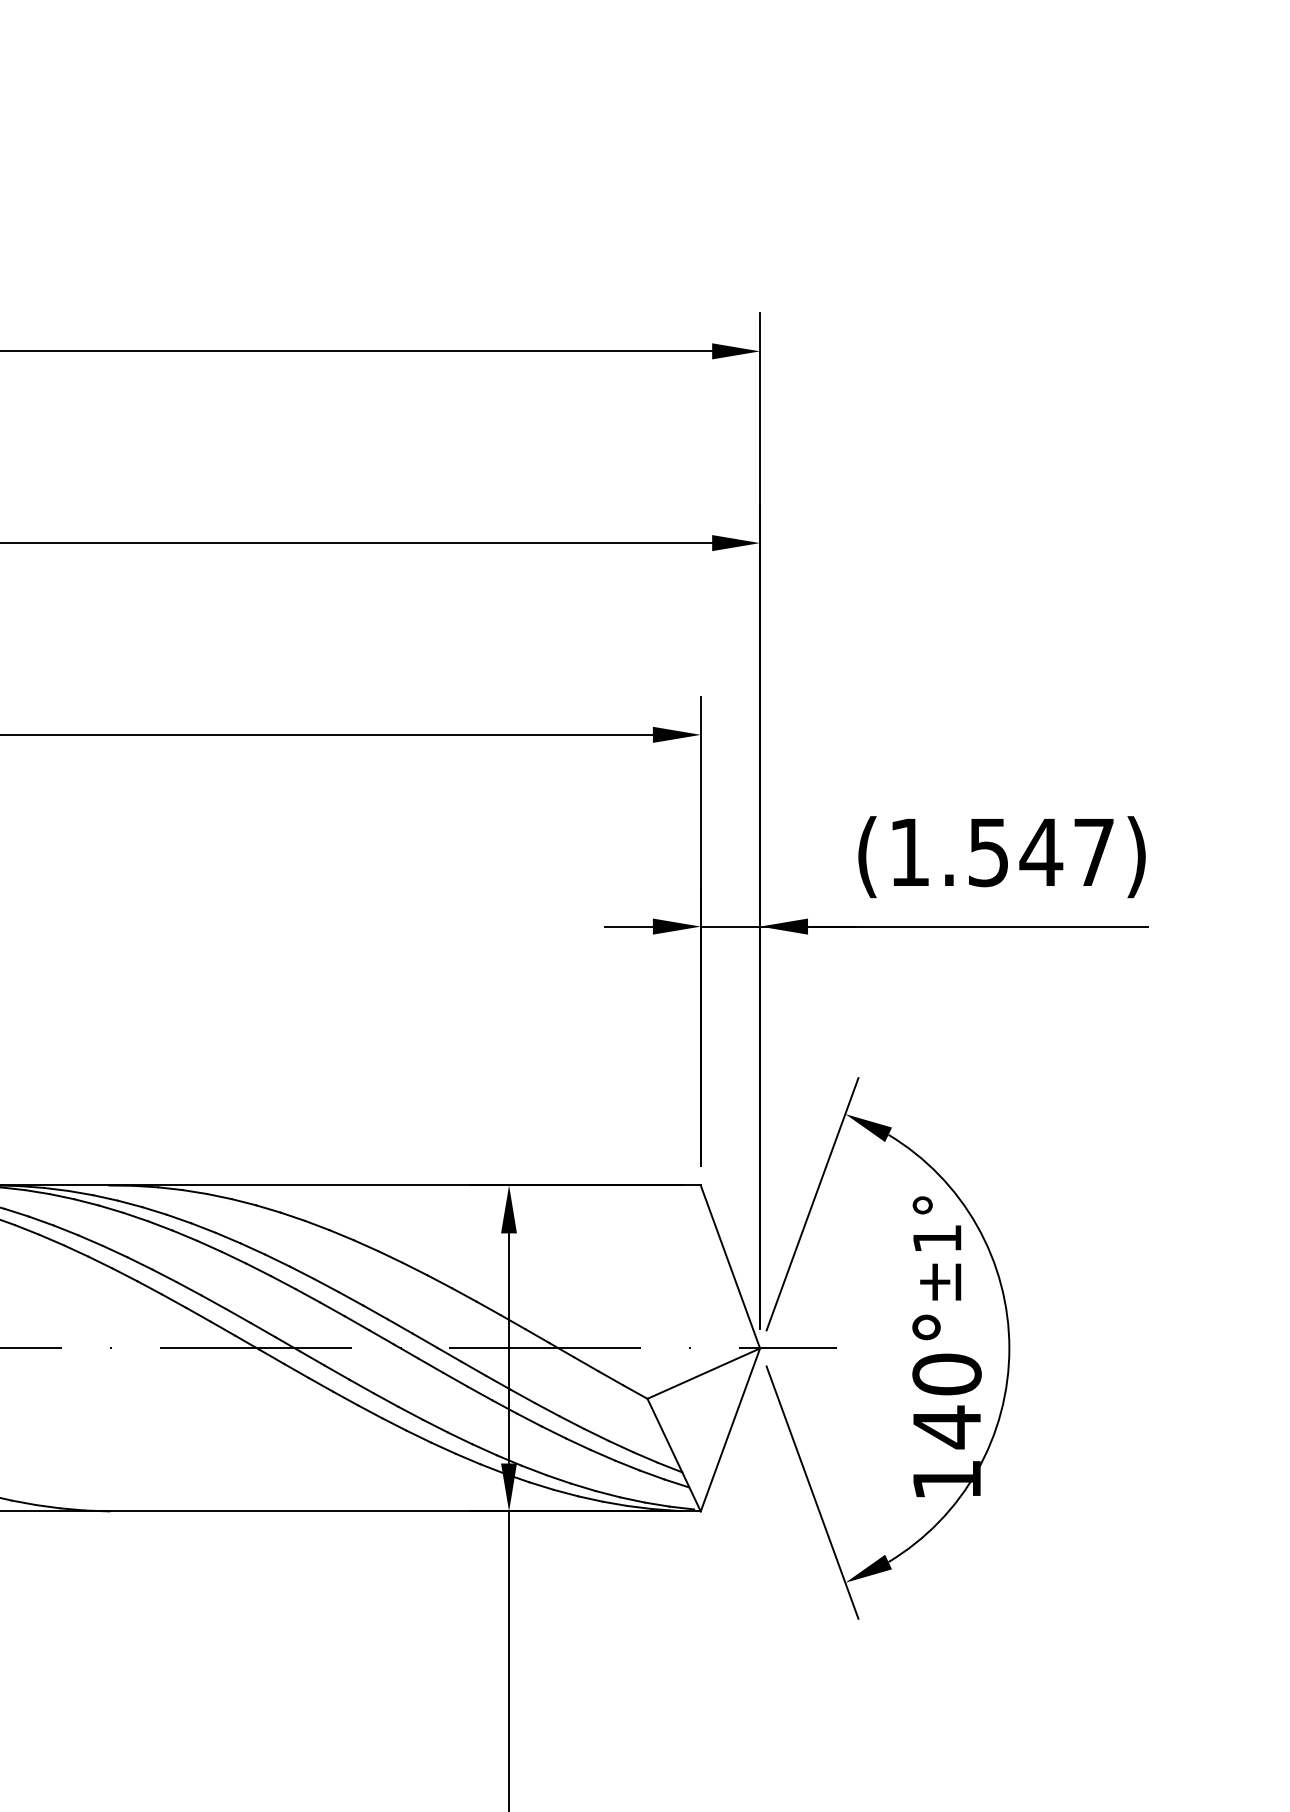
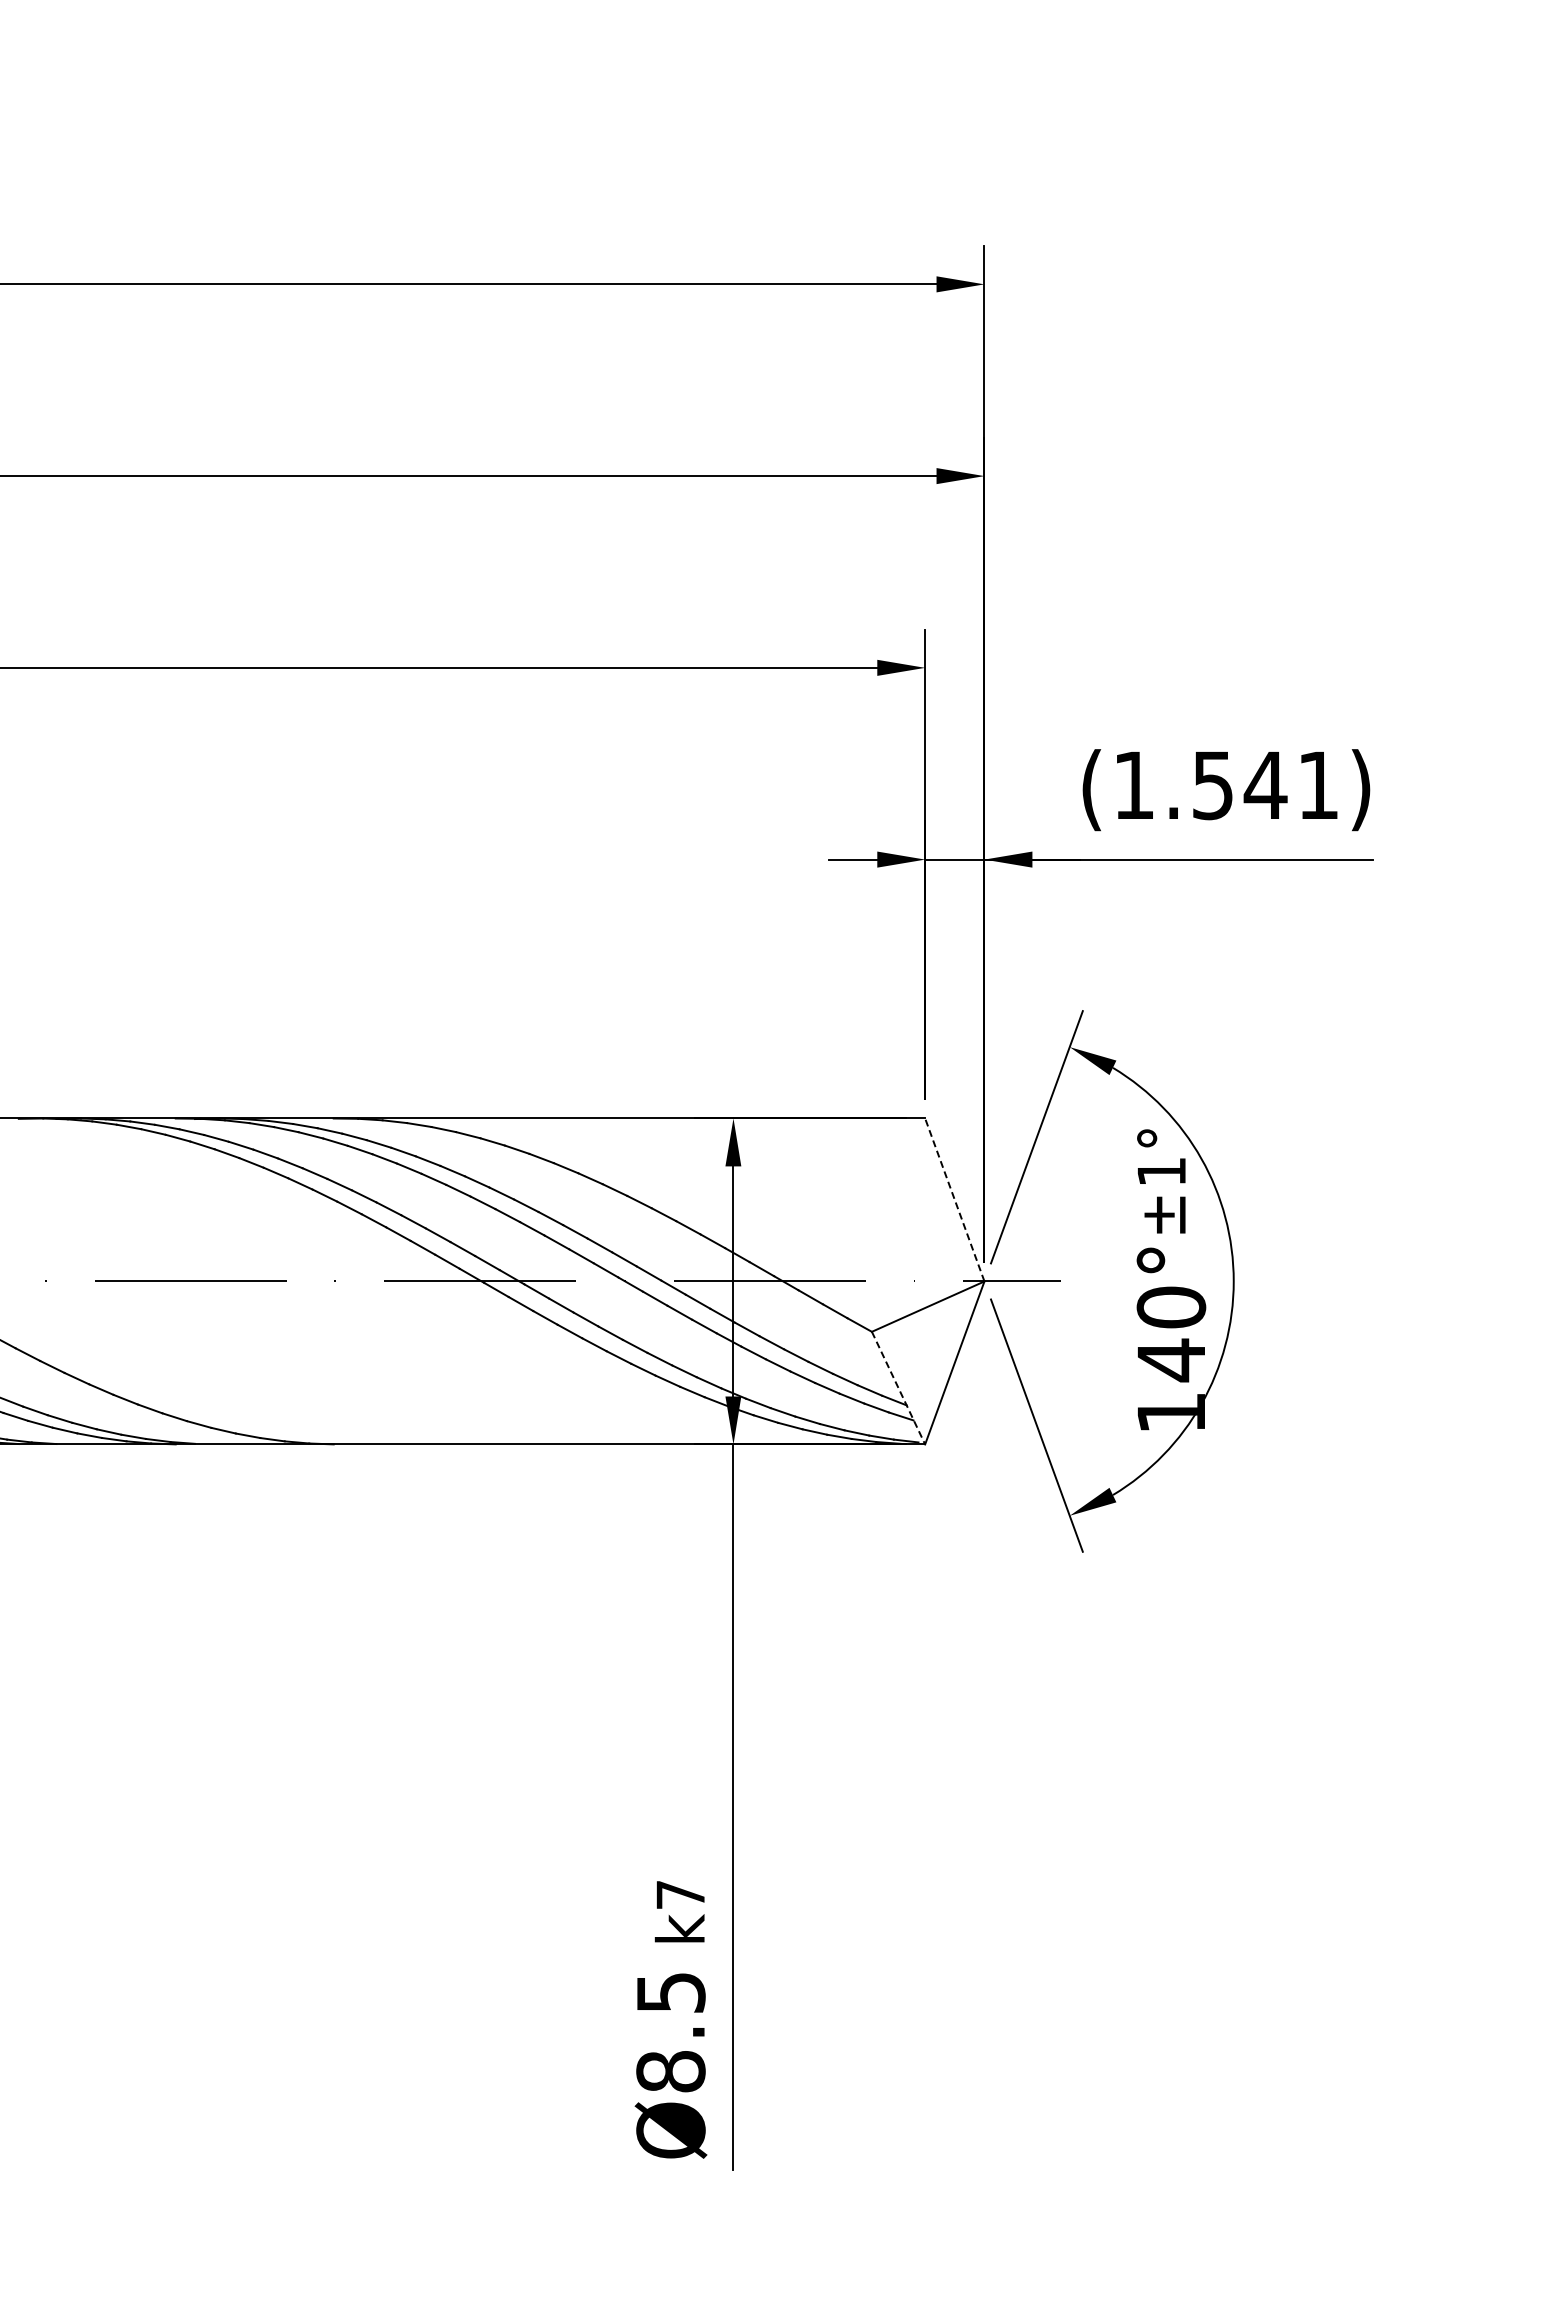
text: (1094, 851) -> (1318, 784), (1.547) -> (1.541)
line: (730, 1266) -> (954, 1199), solid -> dashed
line: (674, 1455) -> (898, 1388), solid -> dashed

